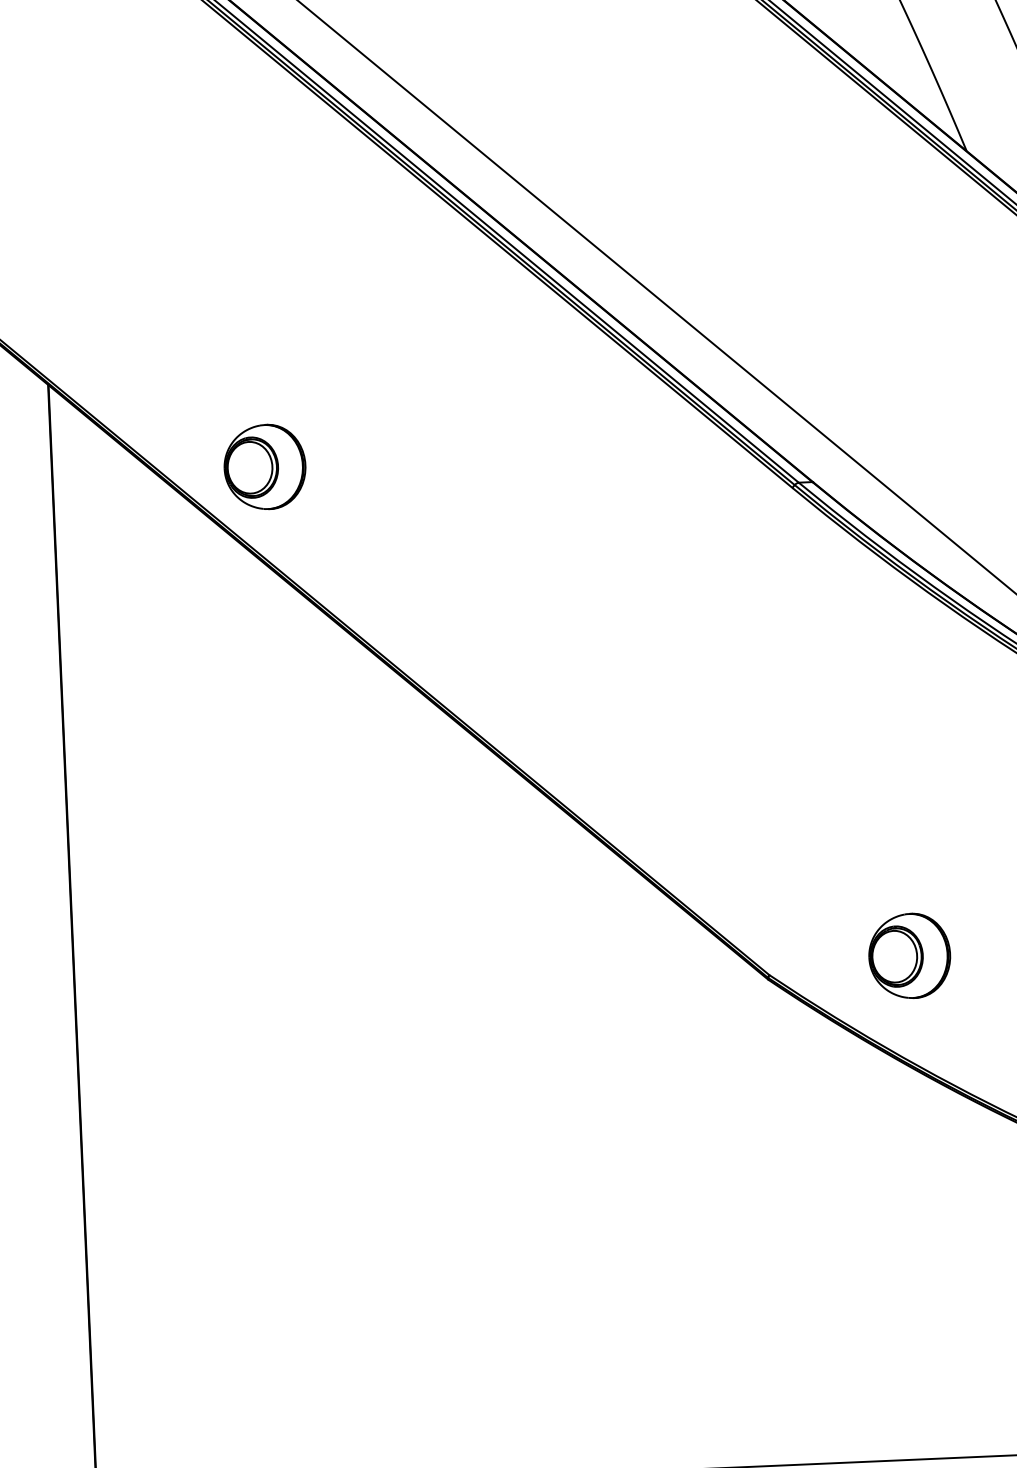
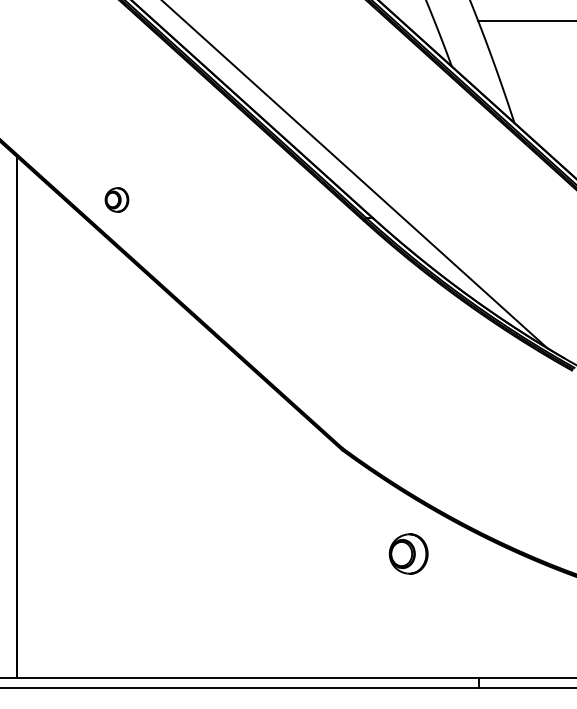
part: (263, 466) -> (116, 199), size x0.6
part: (909, 954) -> (408, 553), moved

